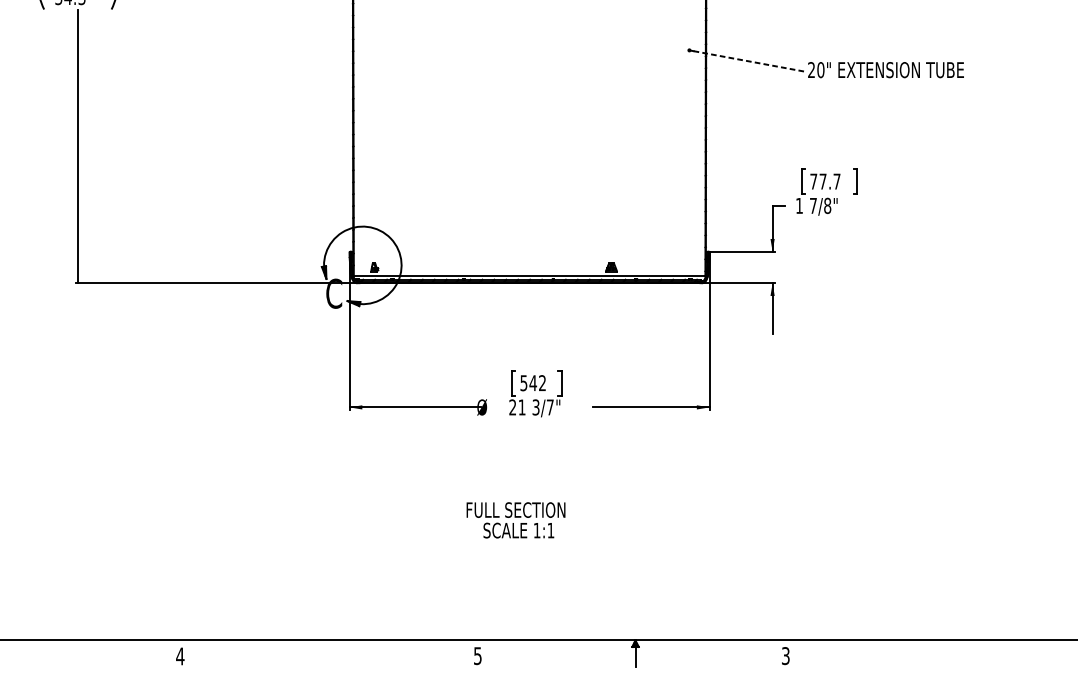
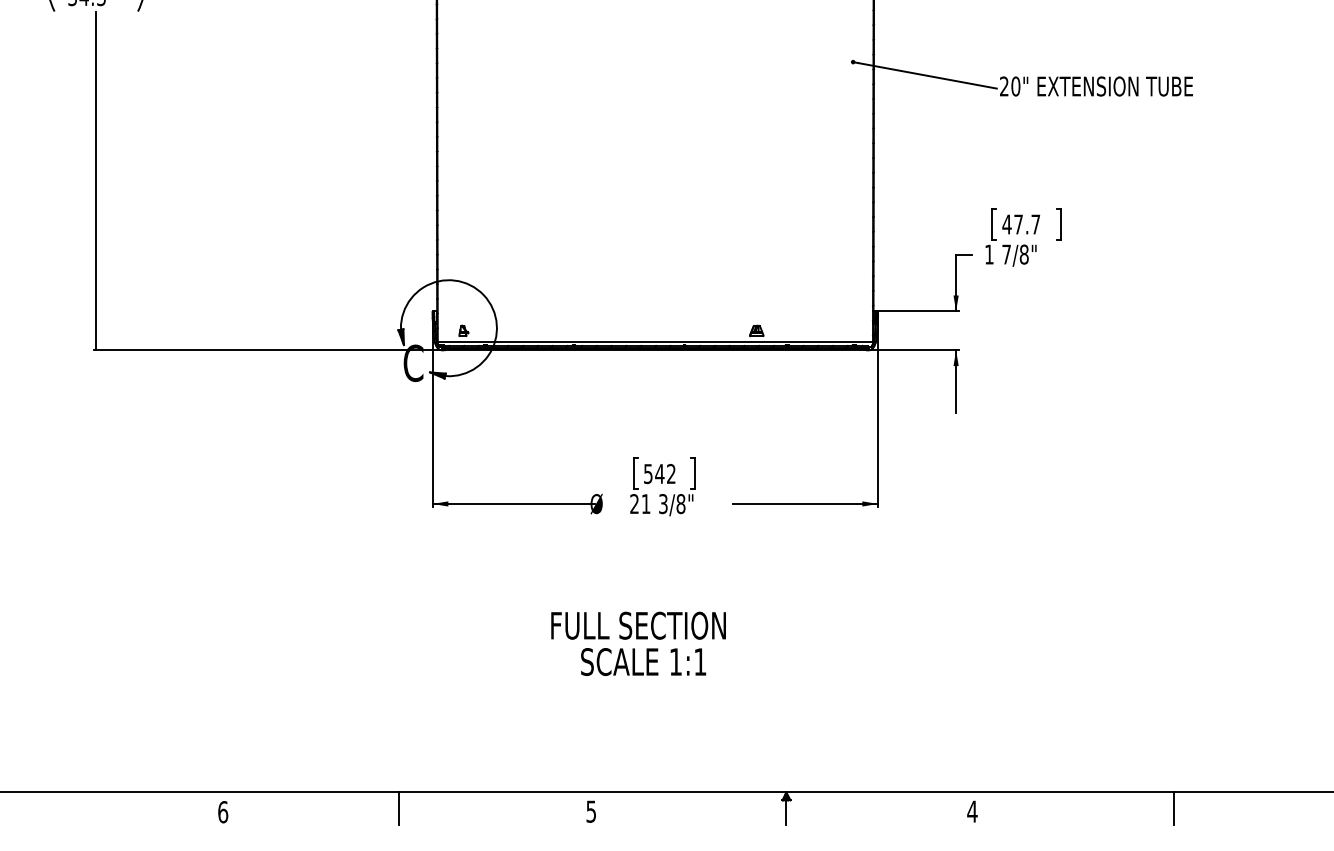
line: (750, 61) -> (928, 75), dashed -> solid
text: (813, 181) -> (1006, 224), 77.7 -> 47.7
text: (549, 407) -> (680, 504), 3/7" -> 3/8"
part: (515, 520) -> (638, 643), size x1.43
line: (322, 653) -> (399, 808), added
line: (948, 653) -> (1173, 808), added
text: (785, 655) -> (972, 811), 3 -> 4
text: (179, 656) -> (222, 812), 4 -> 6

